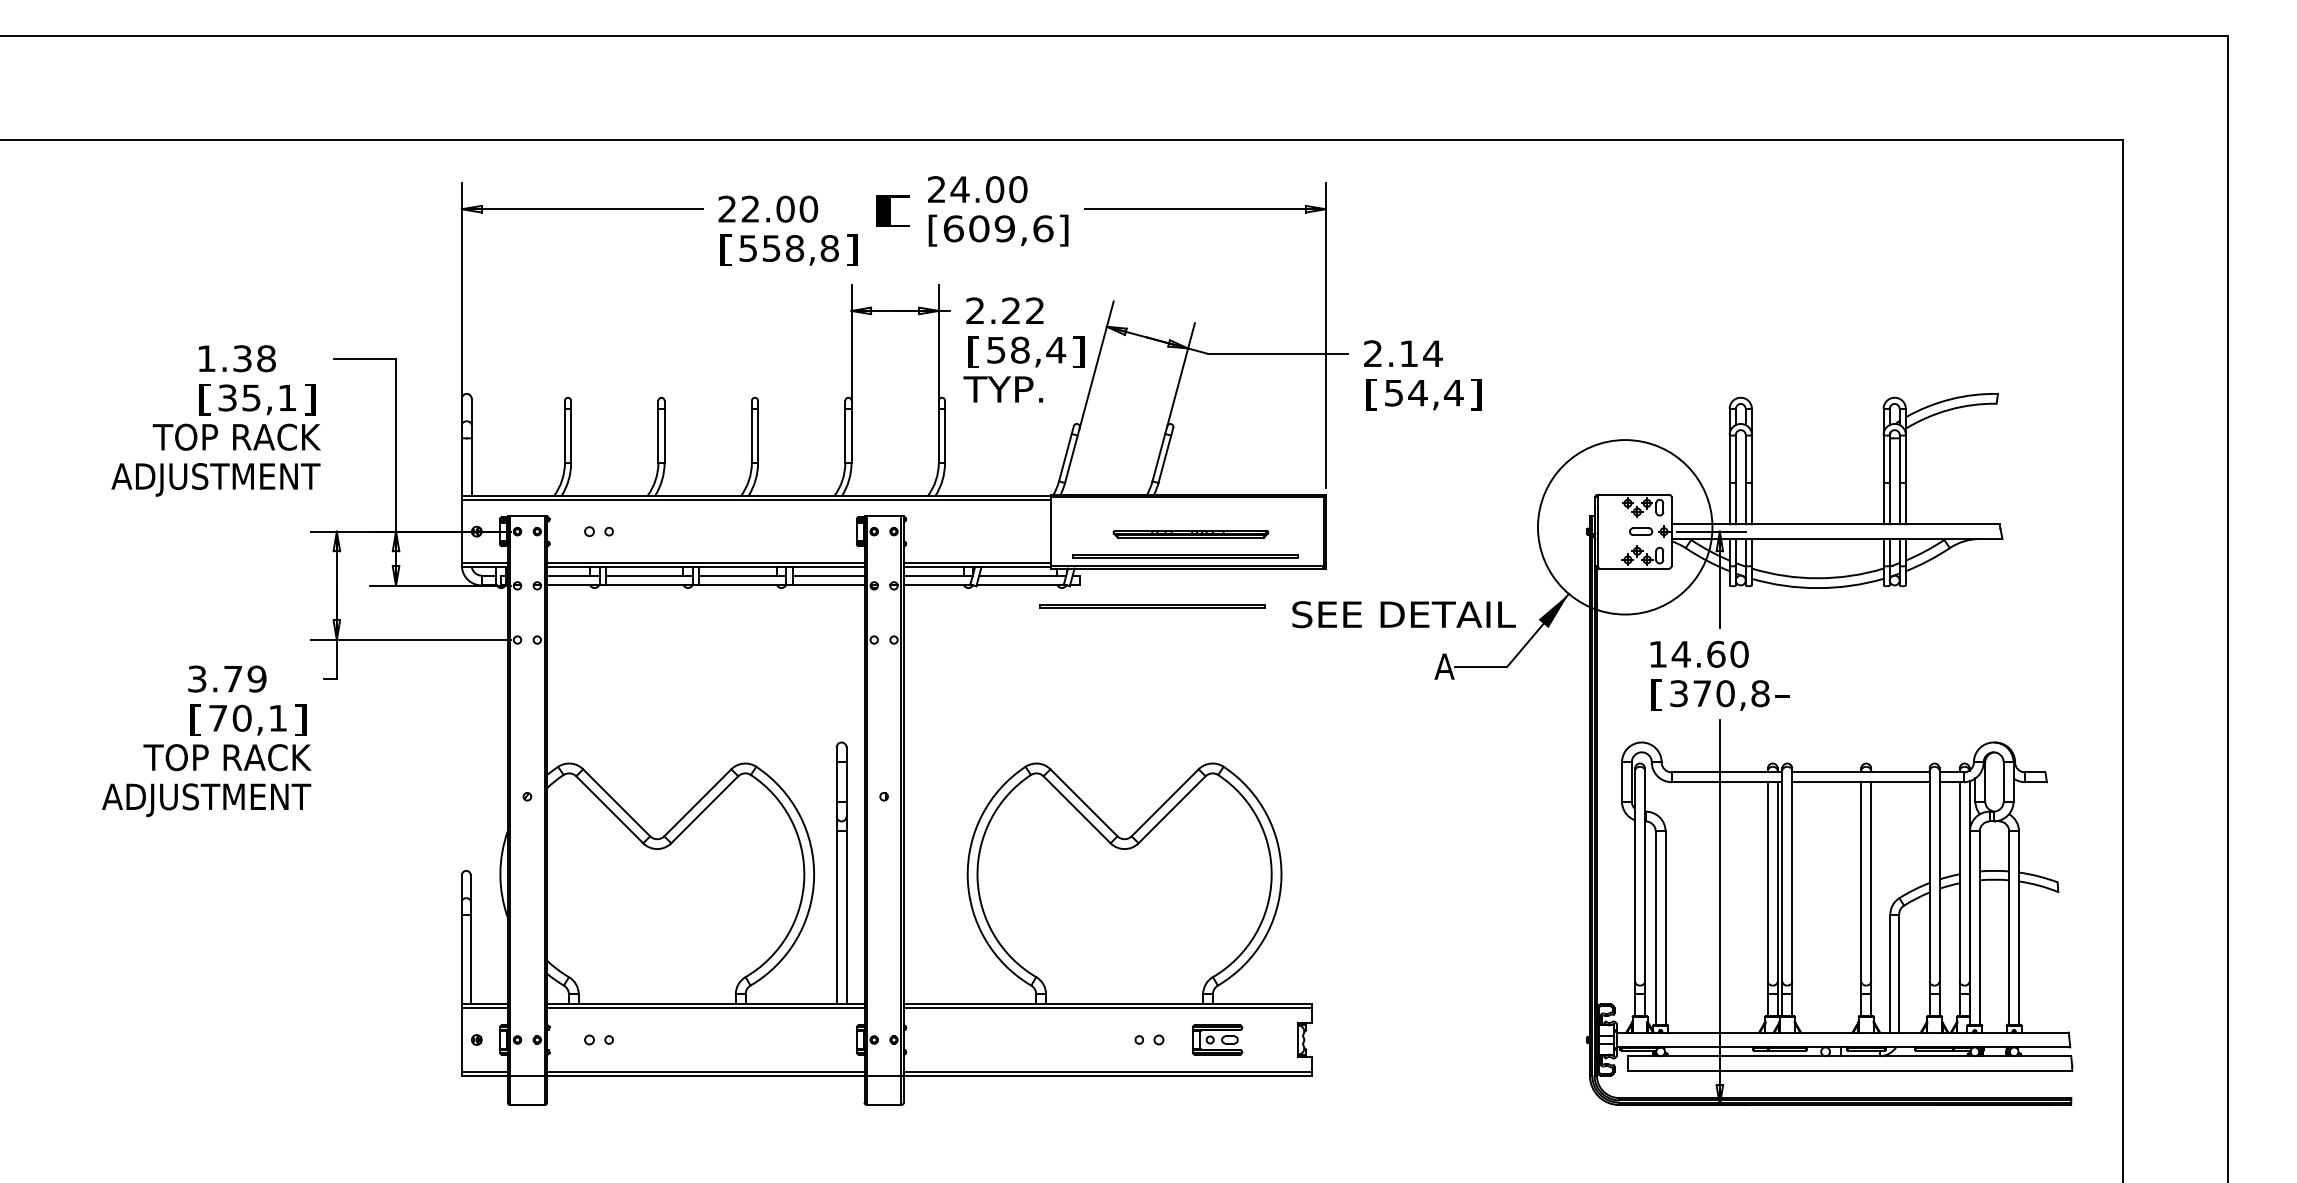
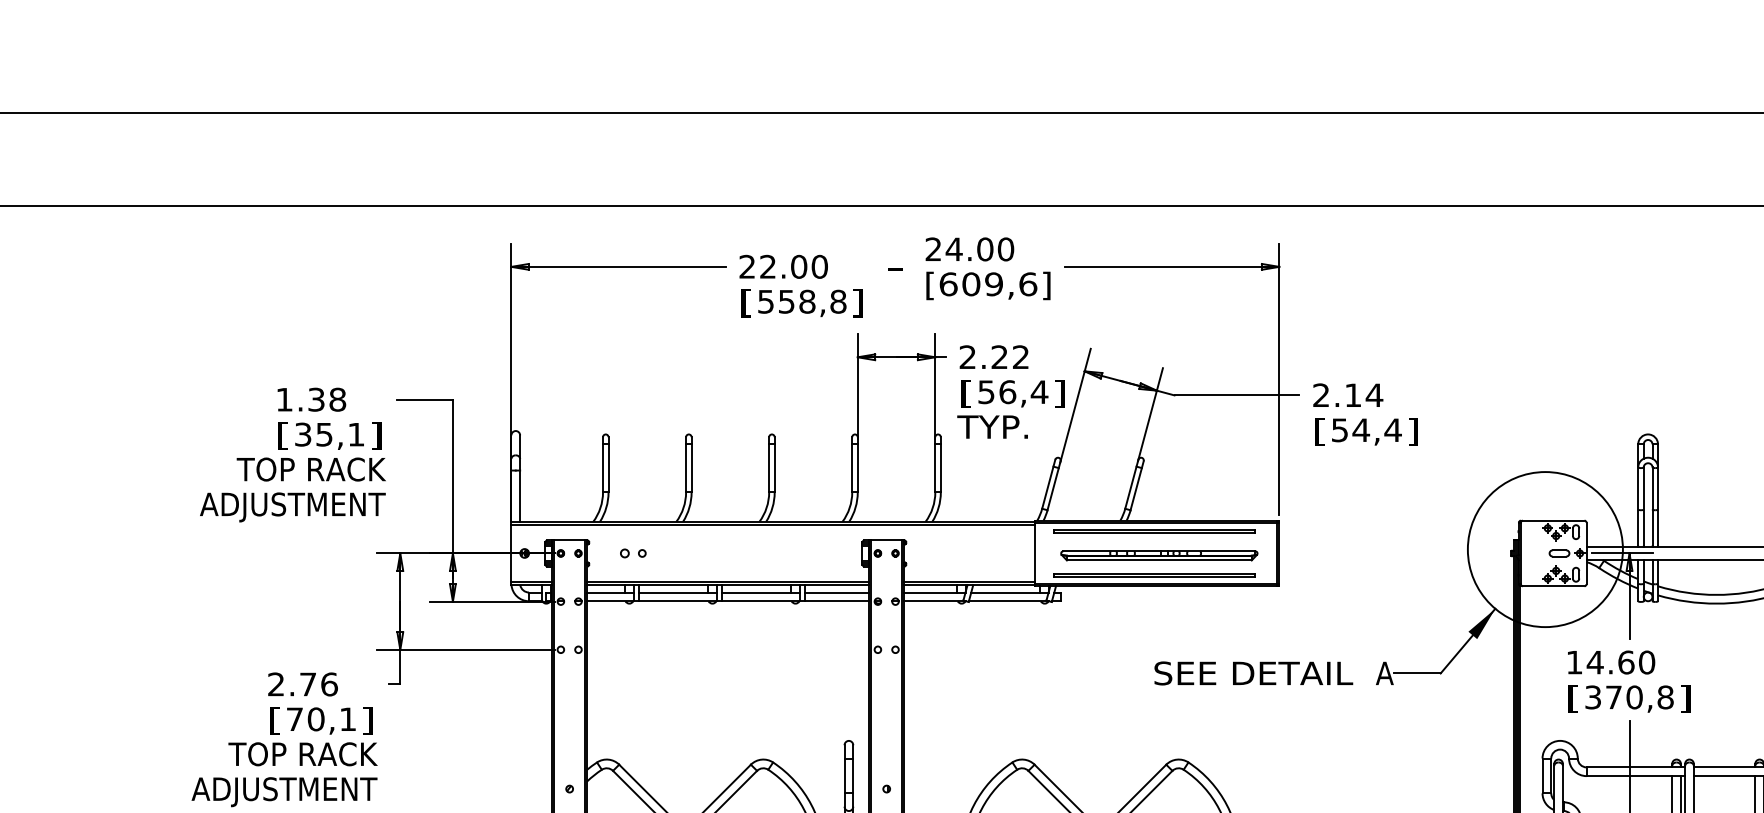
text: (892, 210) -> (894, 268), [ -> -
text: (1020, 349) -> (1007, 391), 58,4 -> 56,4
part: (1190, 534) -> (1159, 555), size x1.43
line: (1152, 605) -> (1154, 531), moved
text: (1403, 614) -> (1253, 673), moved
text: (227, 678) -> (303, 683), 3.79 -> 2.76
text: (1782, 694) -> (1685, 698), - -> ]

